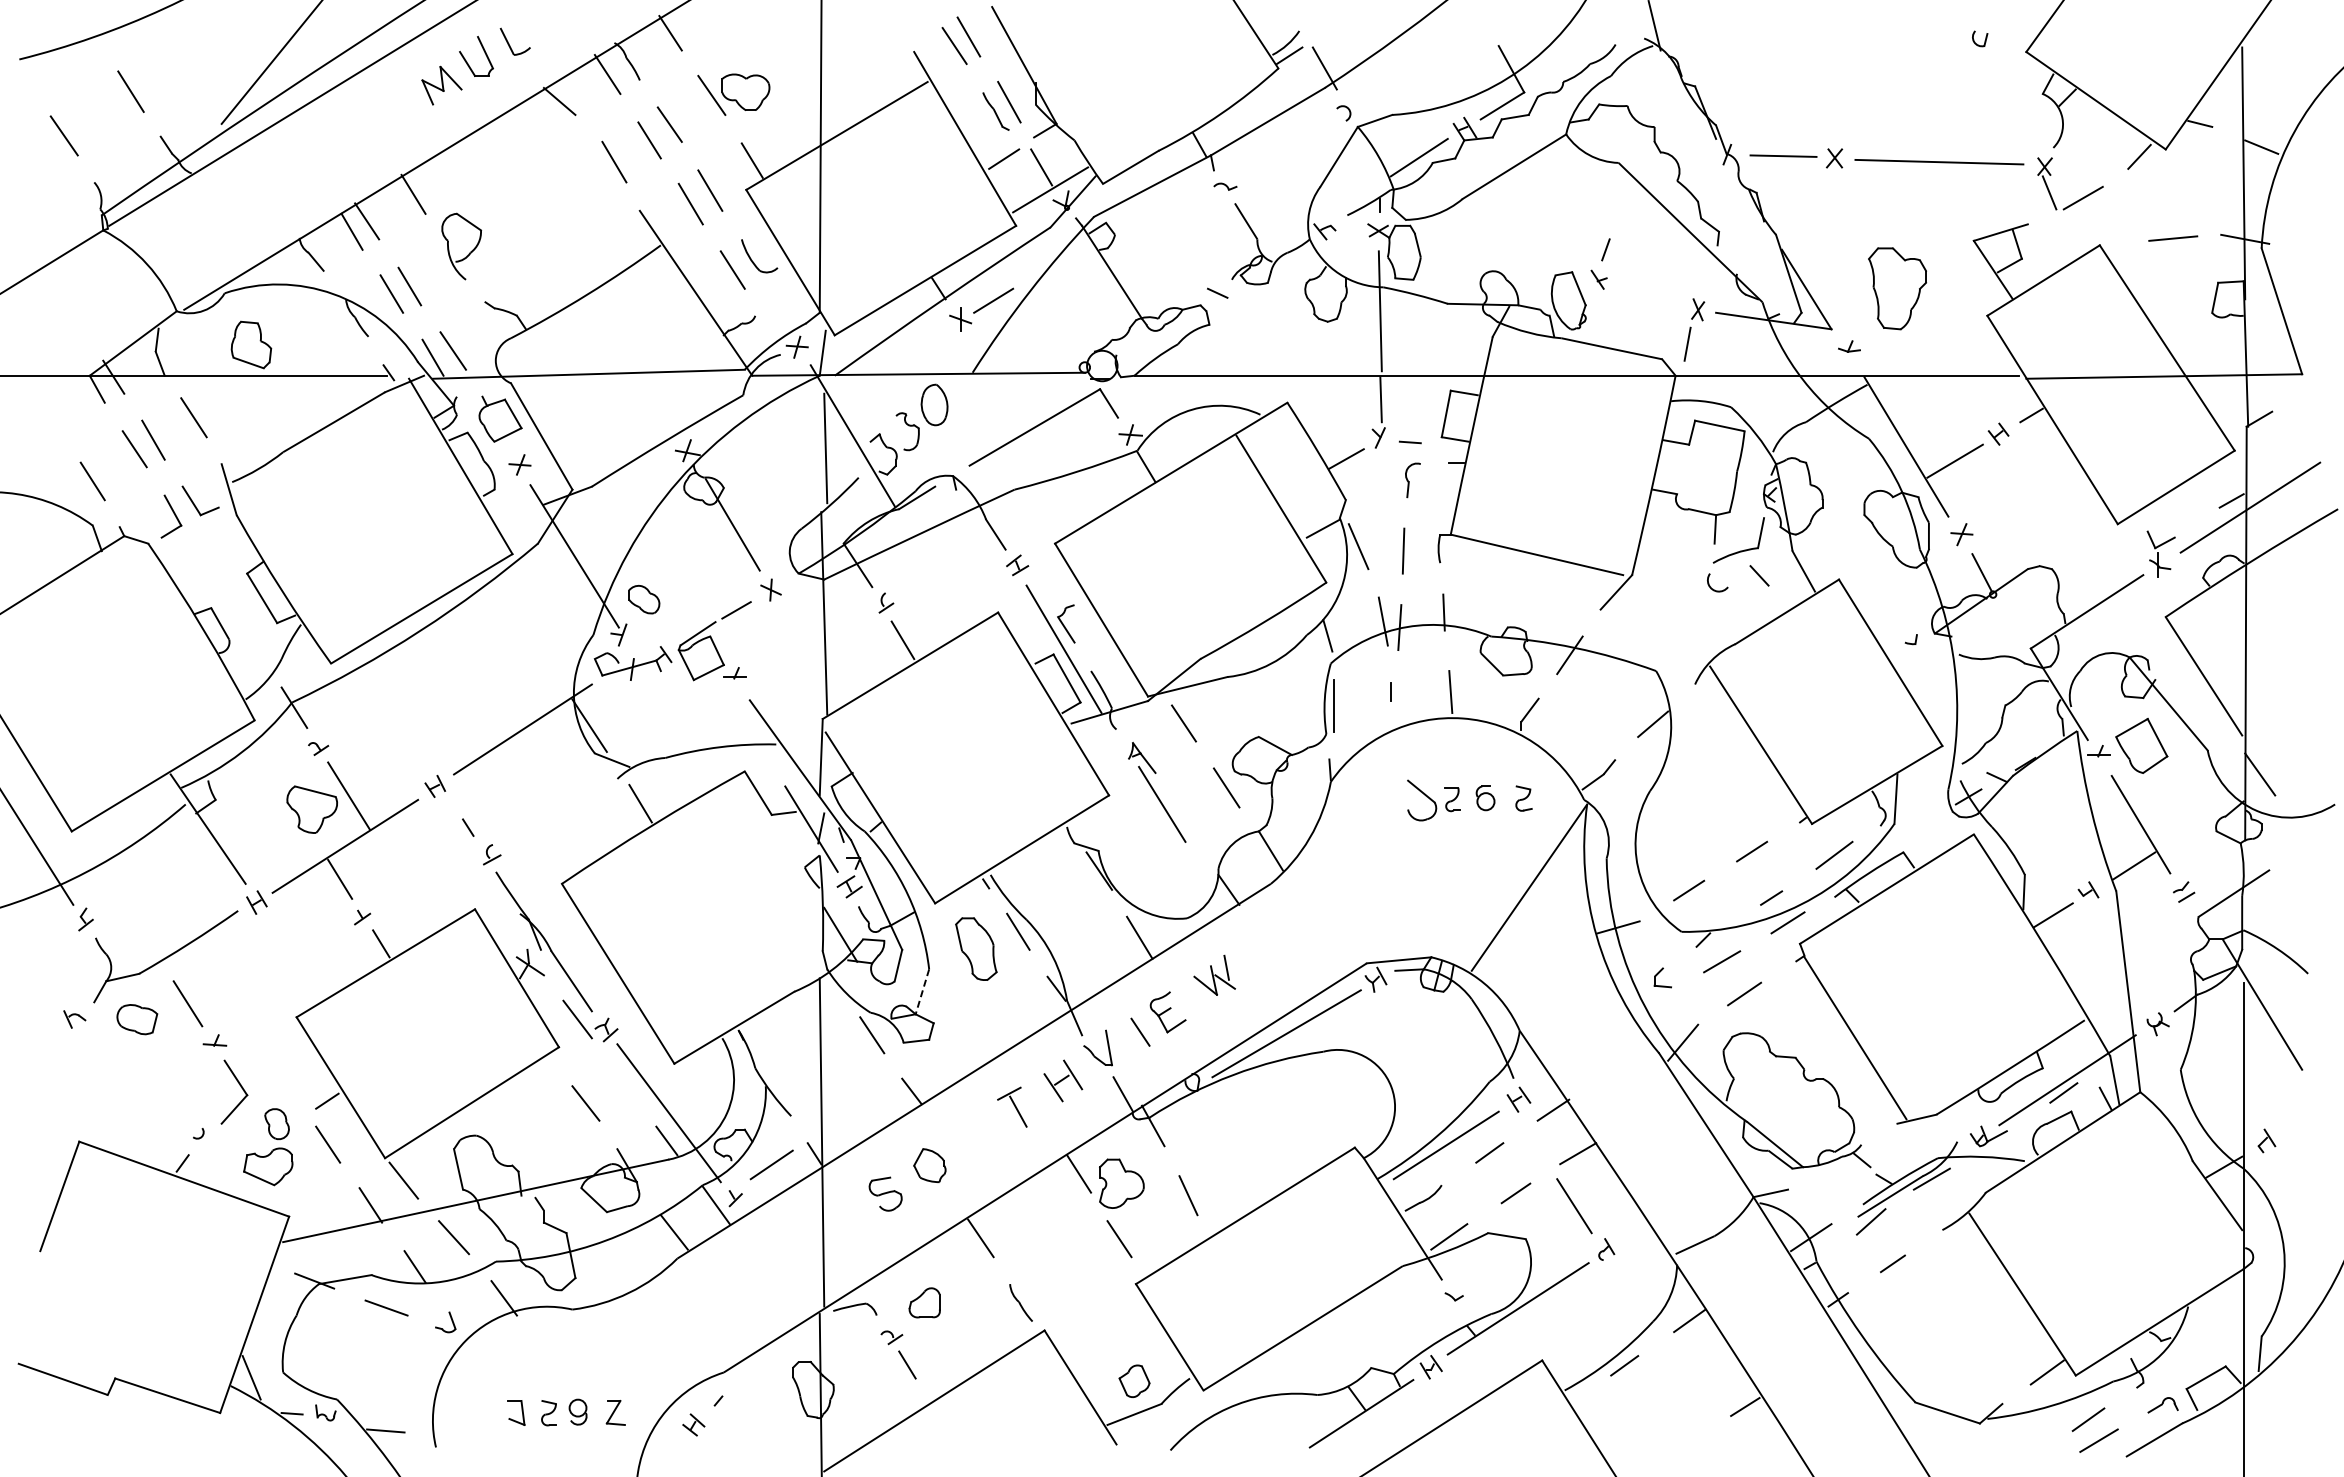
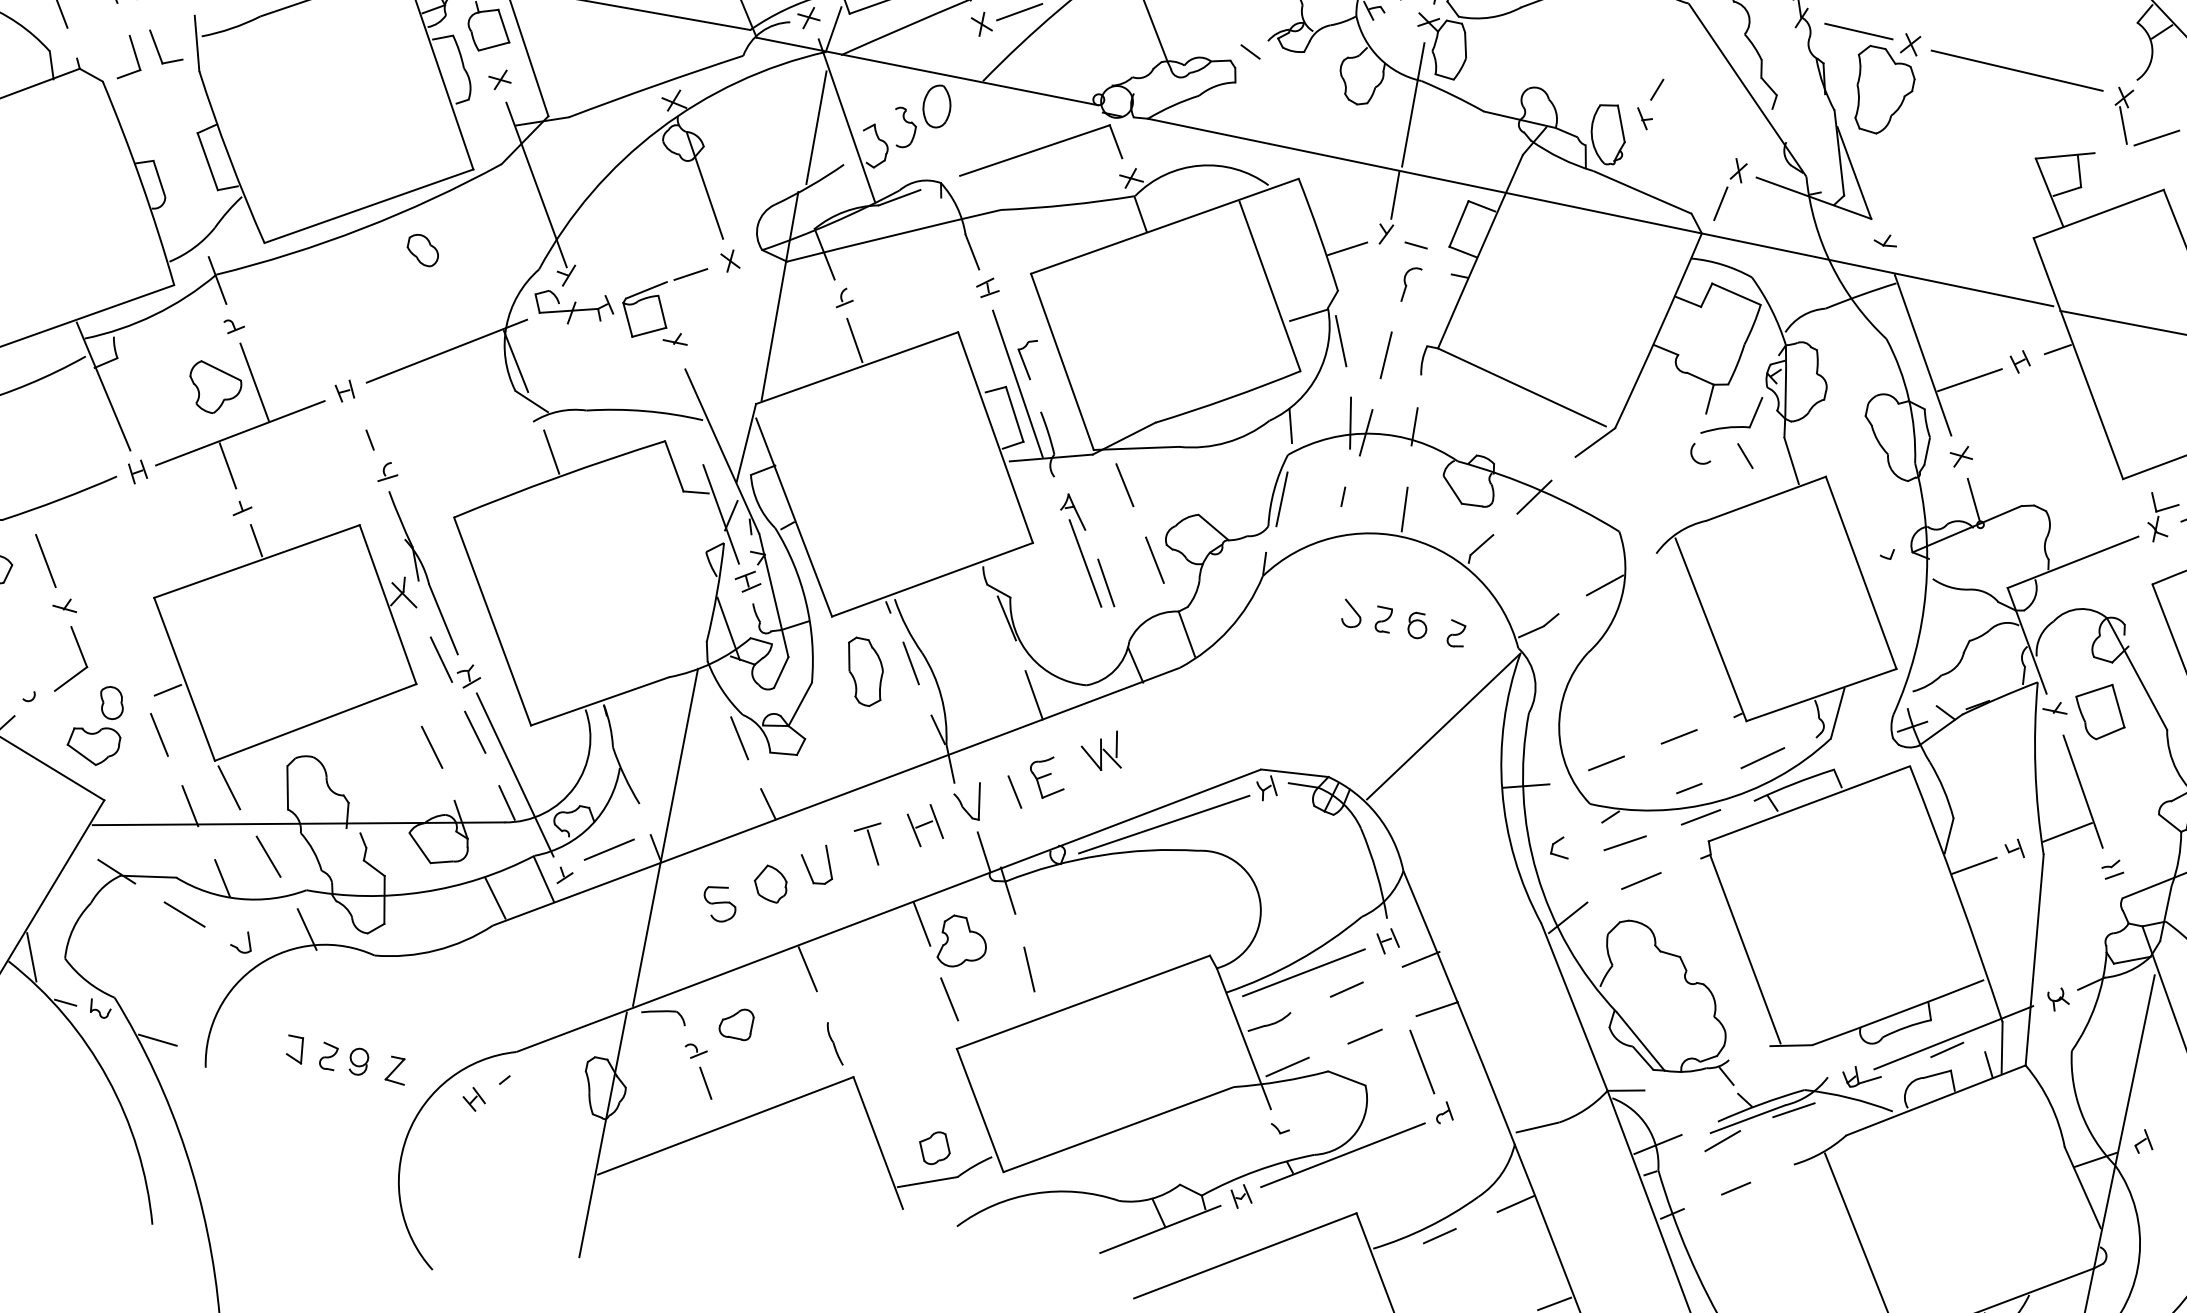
part: (1897, 288) -> (1881, 91), moved
part: (644, 599) -> (423, 250), moved
part: (1421, 799) -> (1351, 613), size x0.62
line: (1185, 818) -> (1106, 582), added
line: (922, 992) -> (800, 705), dashed -> solid
line: (622, 1080) -> (474, 731), added
part: (961, 1142) -> (808, 866), added

